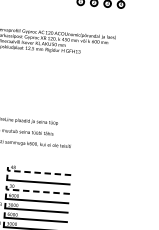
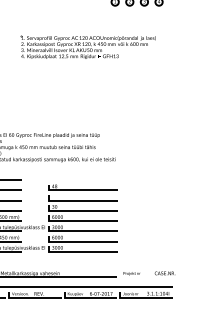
line: (35, 172) -> (79, 190), dashed -> solid
line: (34, 191) -> (79, 210), dashed -> solid

